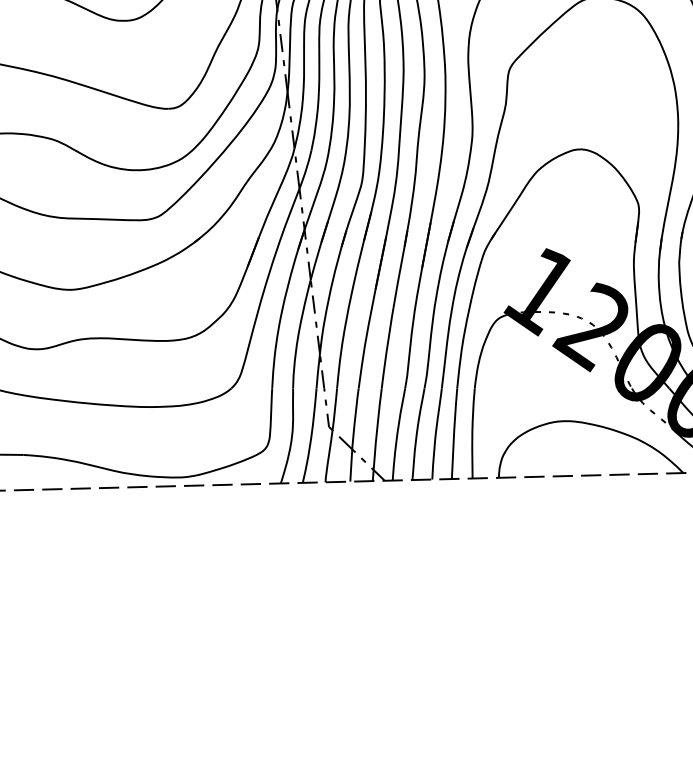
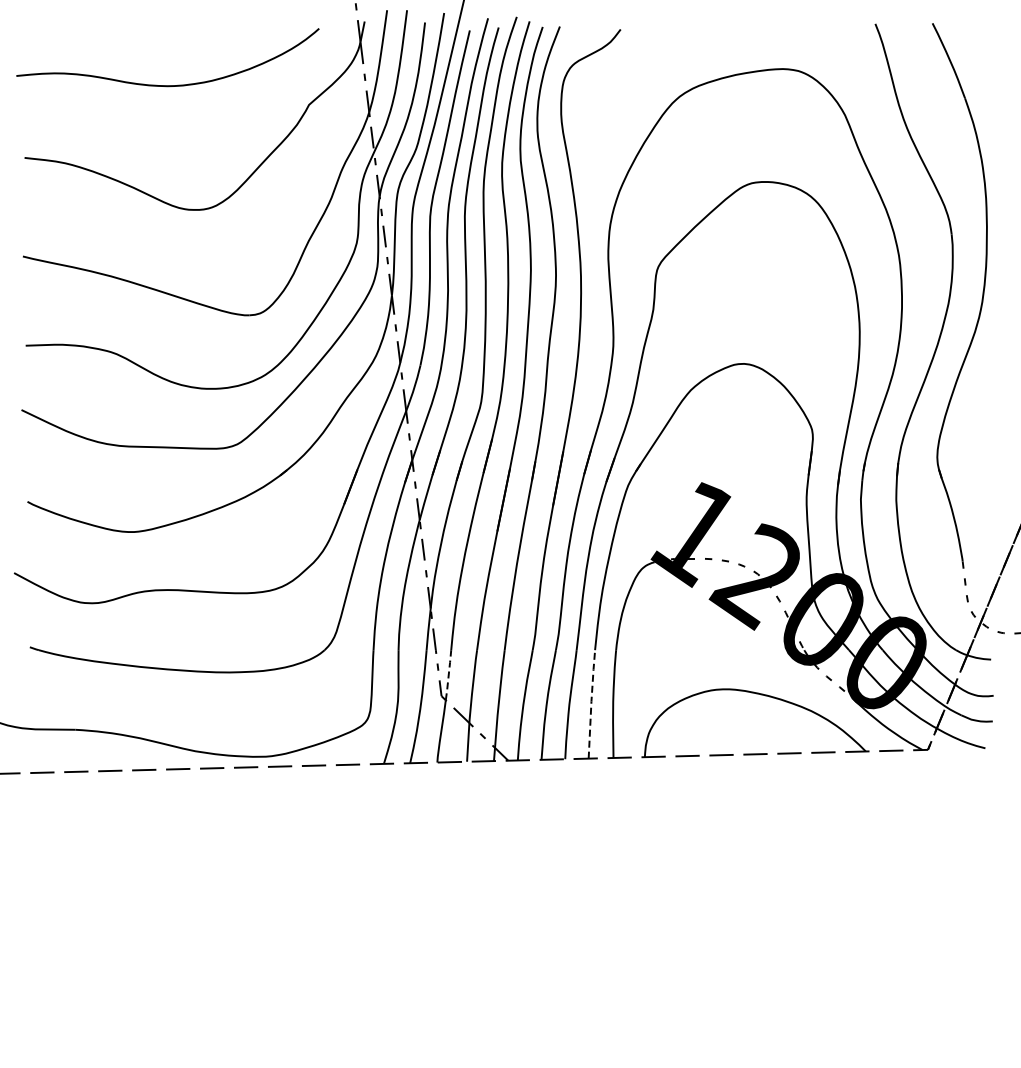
line: (334, 409) -> (448, 675), solid -> dashed
line: (454, 432) -> (591, 702), solid -> dashed

